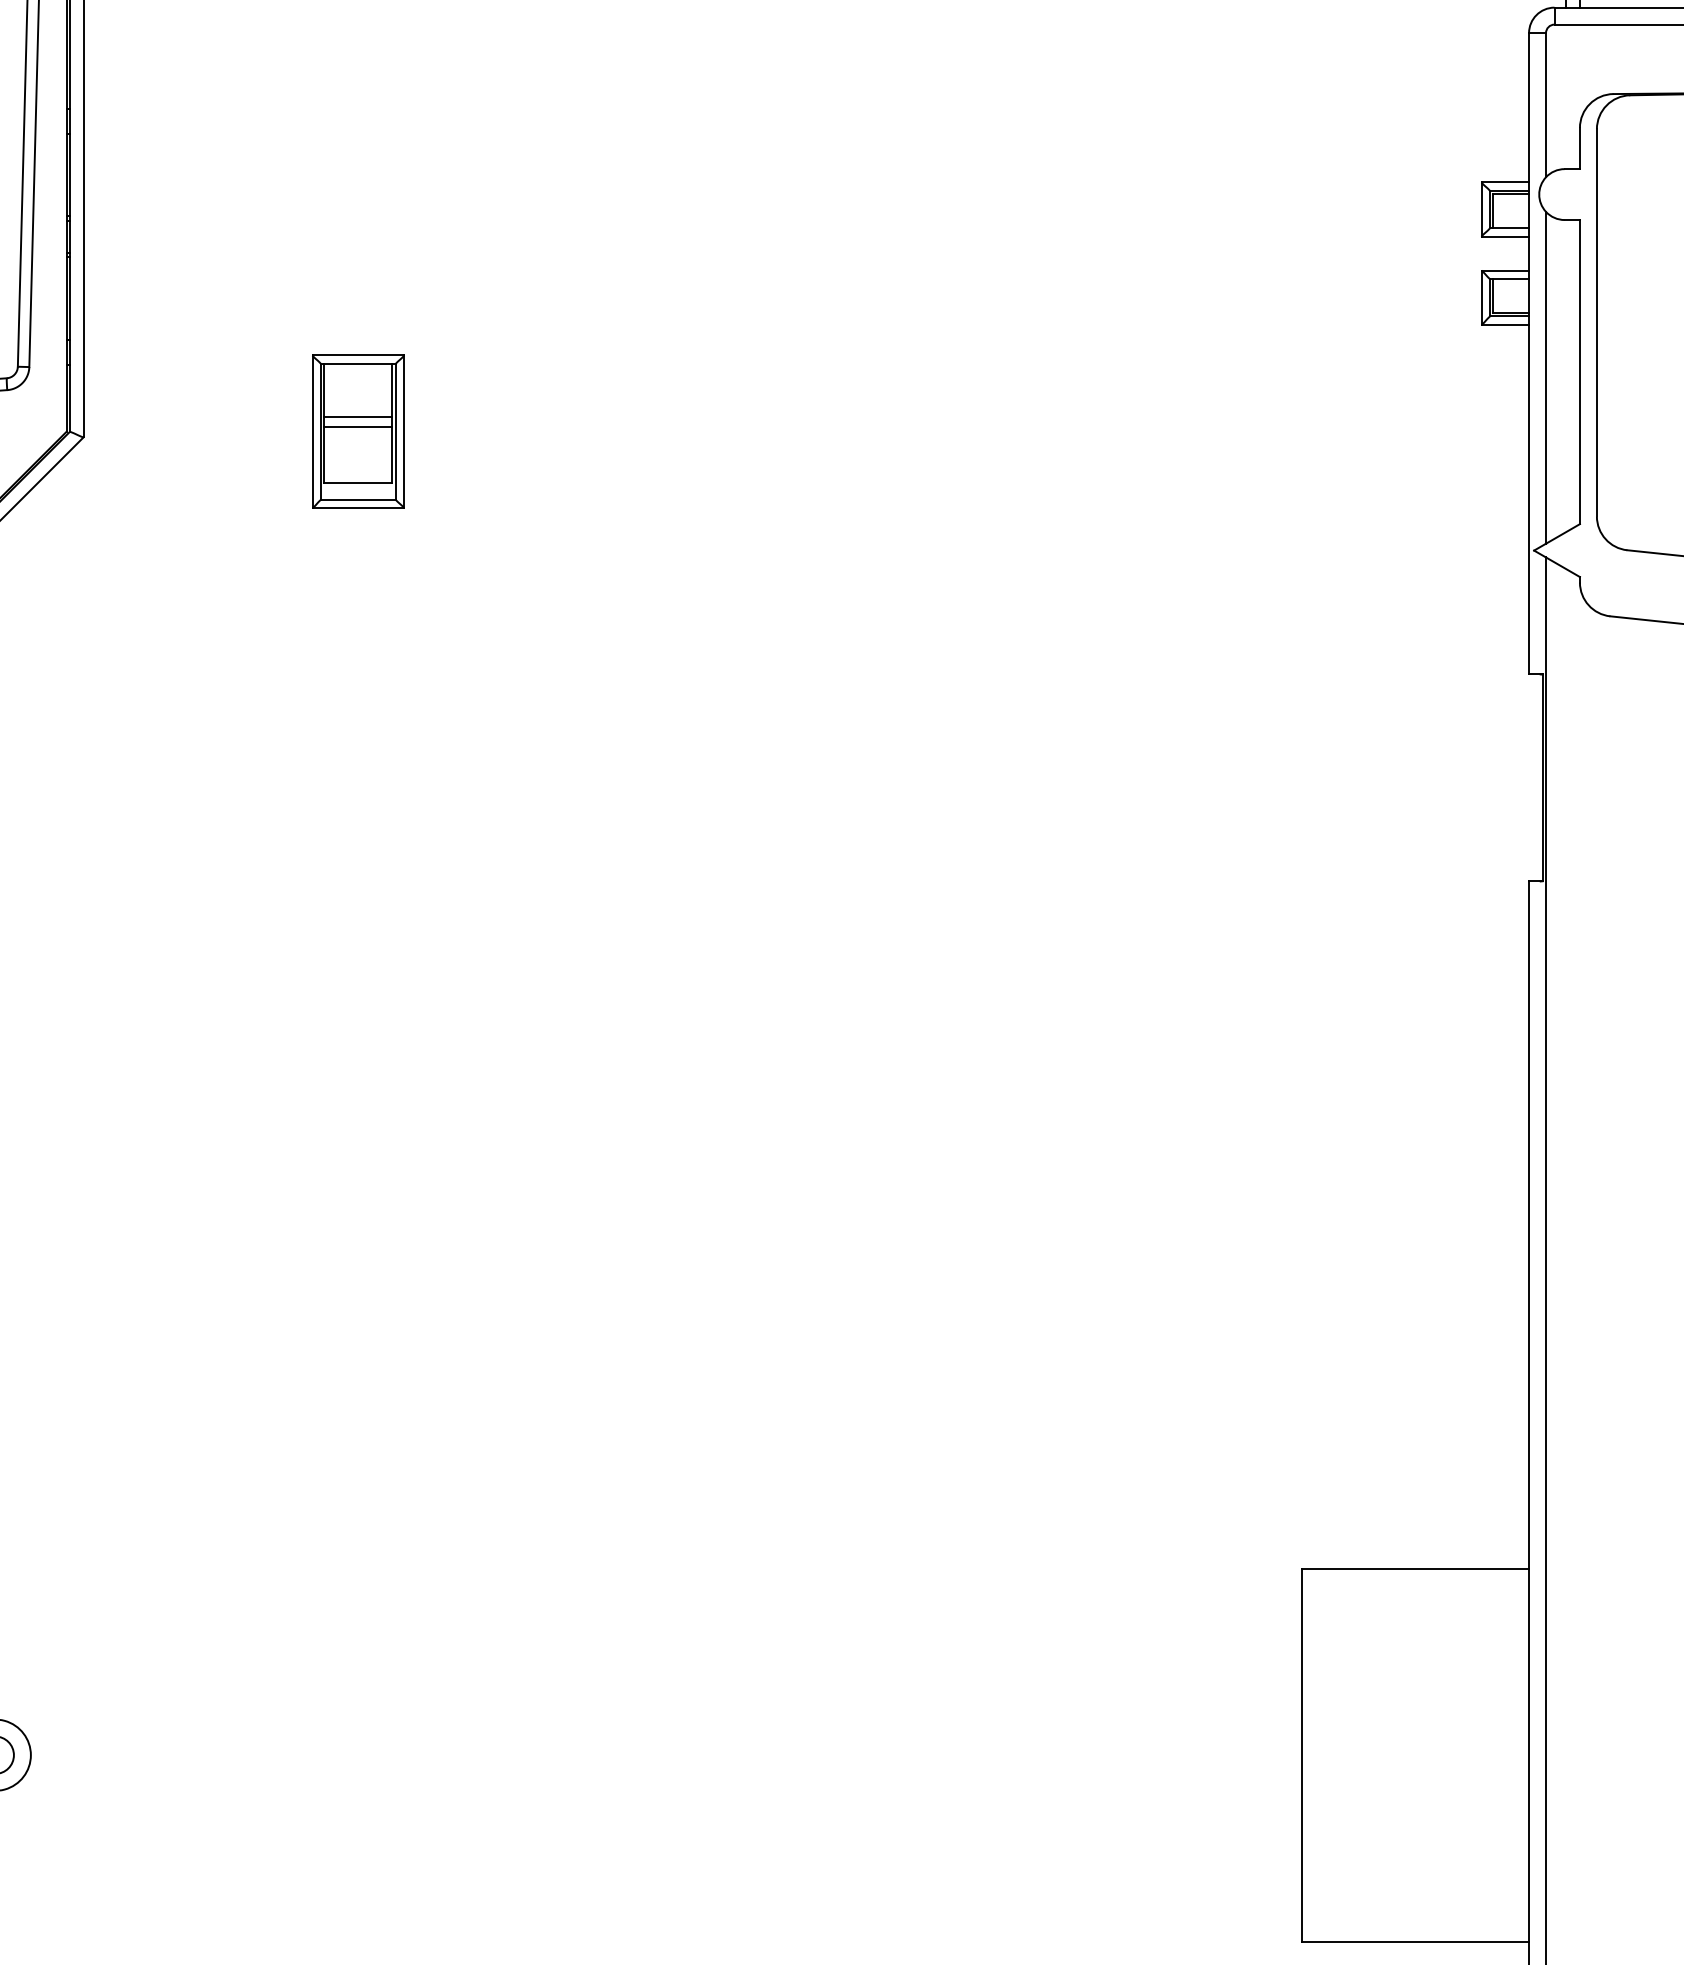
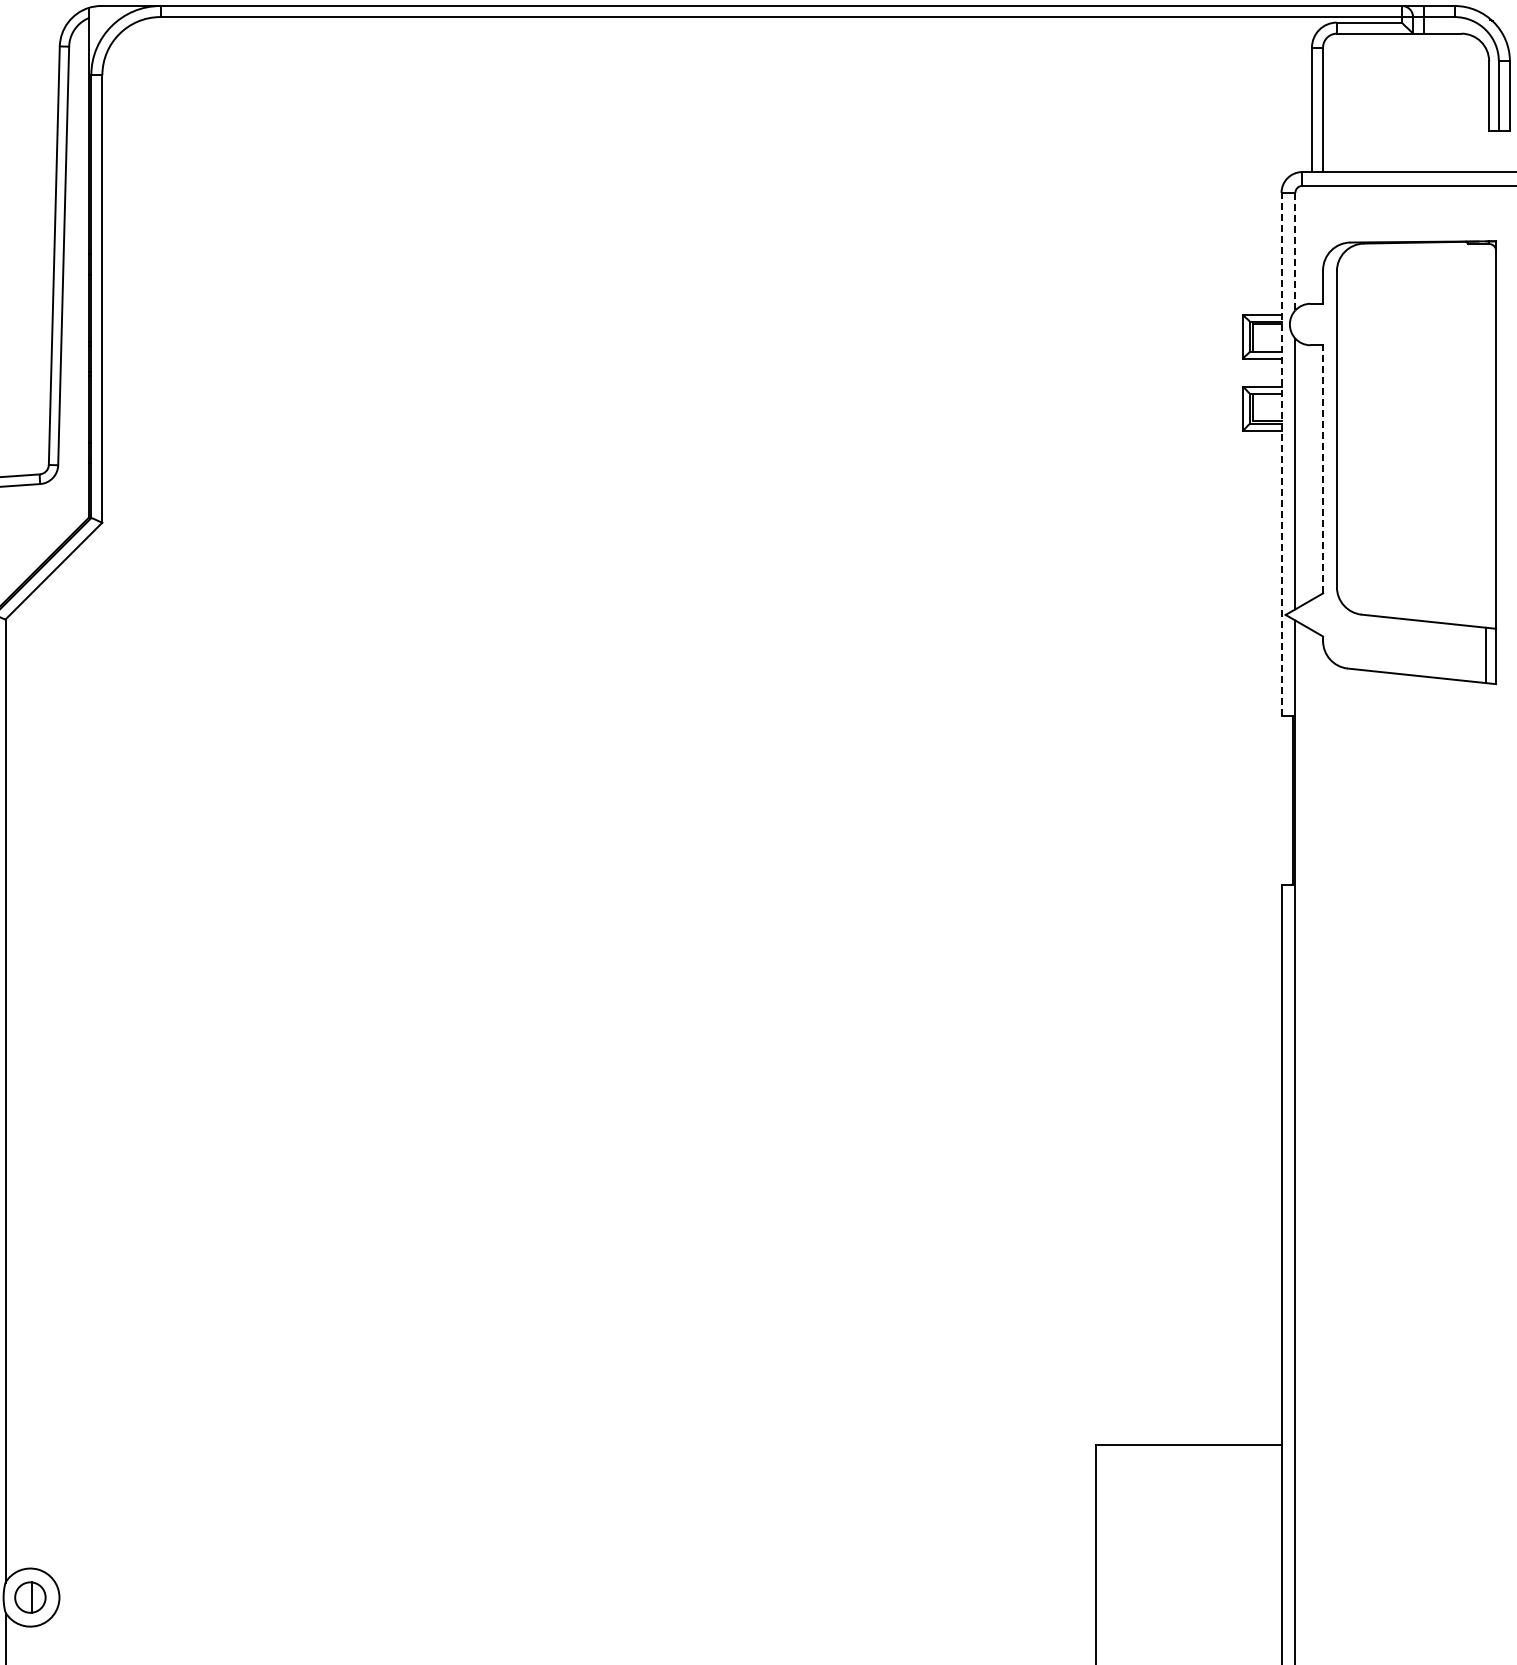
line: (1546, 105) -> (1295, 251), solid -> dashed
line: (1528, 353) -> (1281, 454), solid -> dashed
line: (1580, 371) -> (1323, 468), solid -> dashed
part: (358, 431) -> (326, 517), removed

